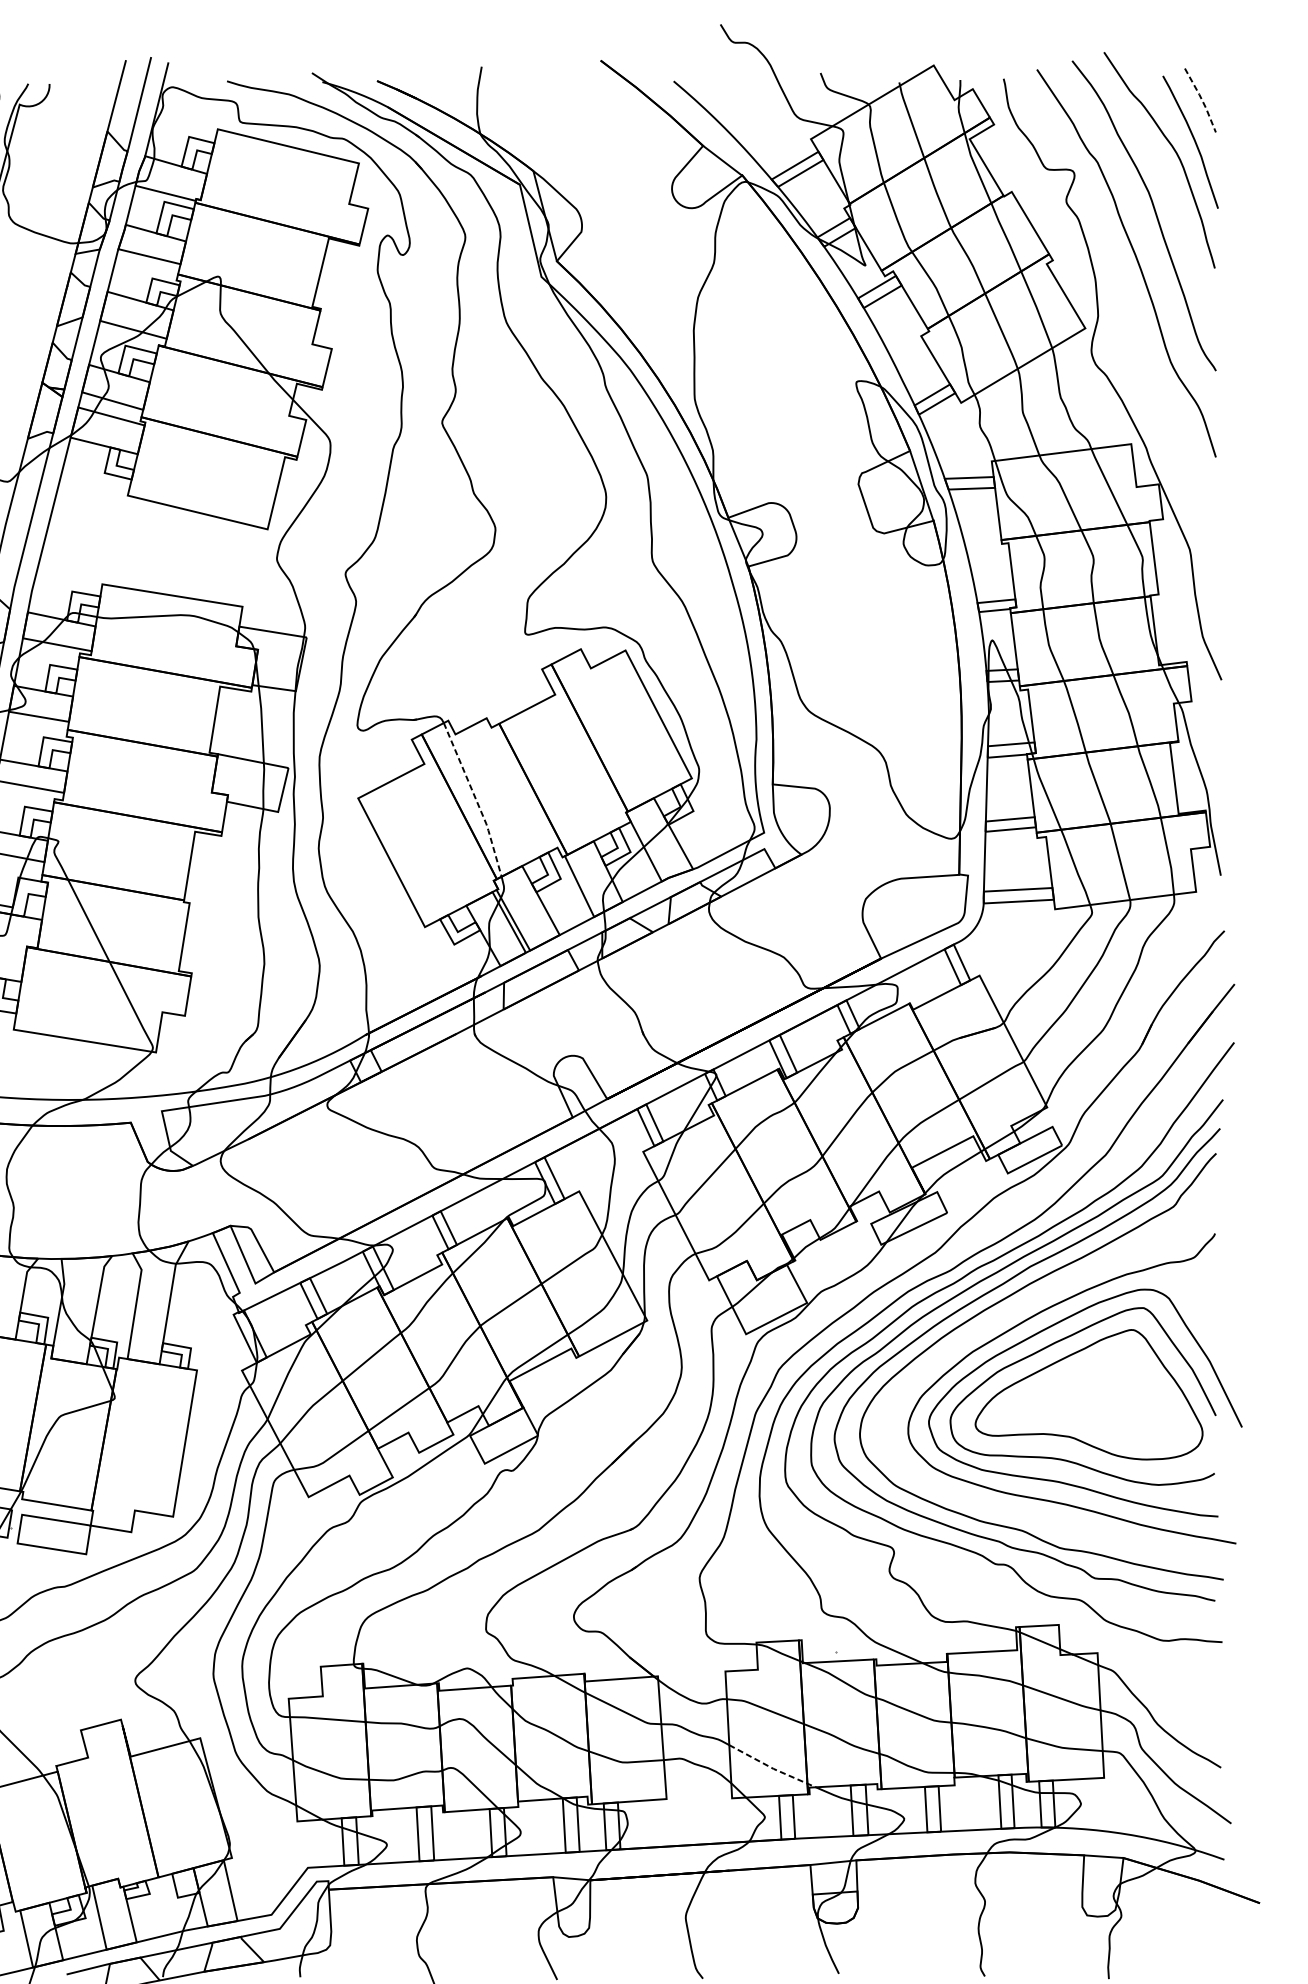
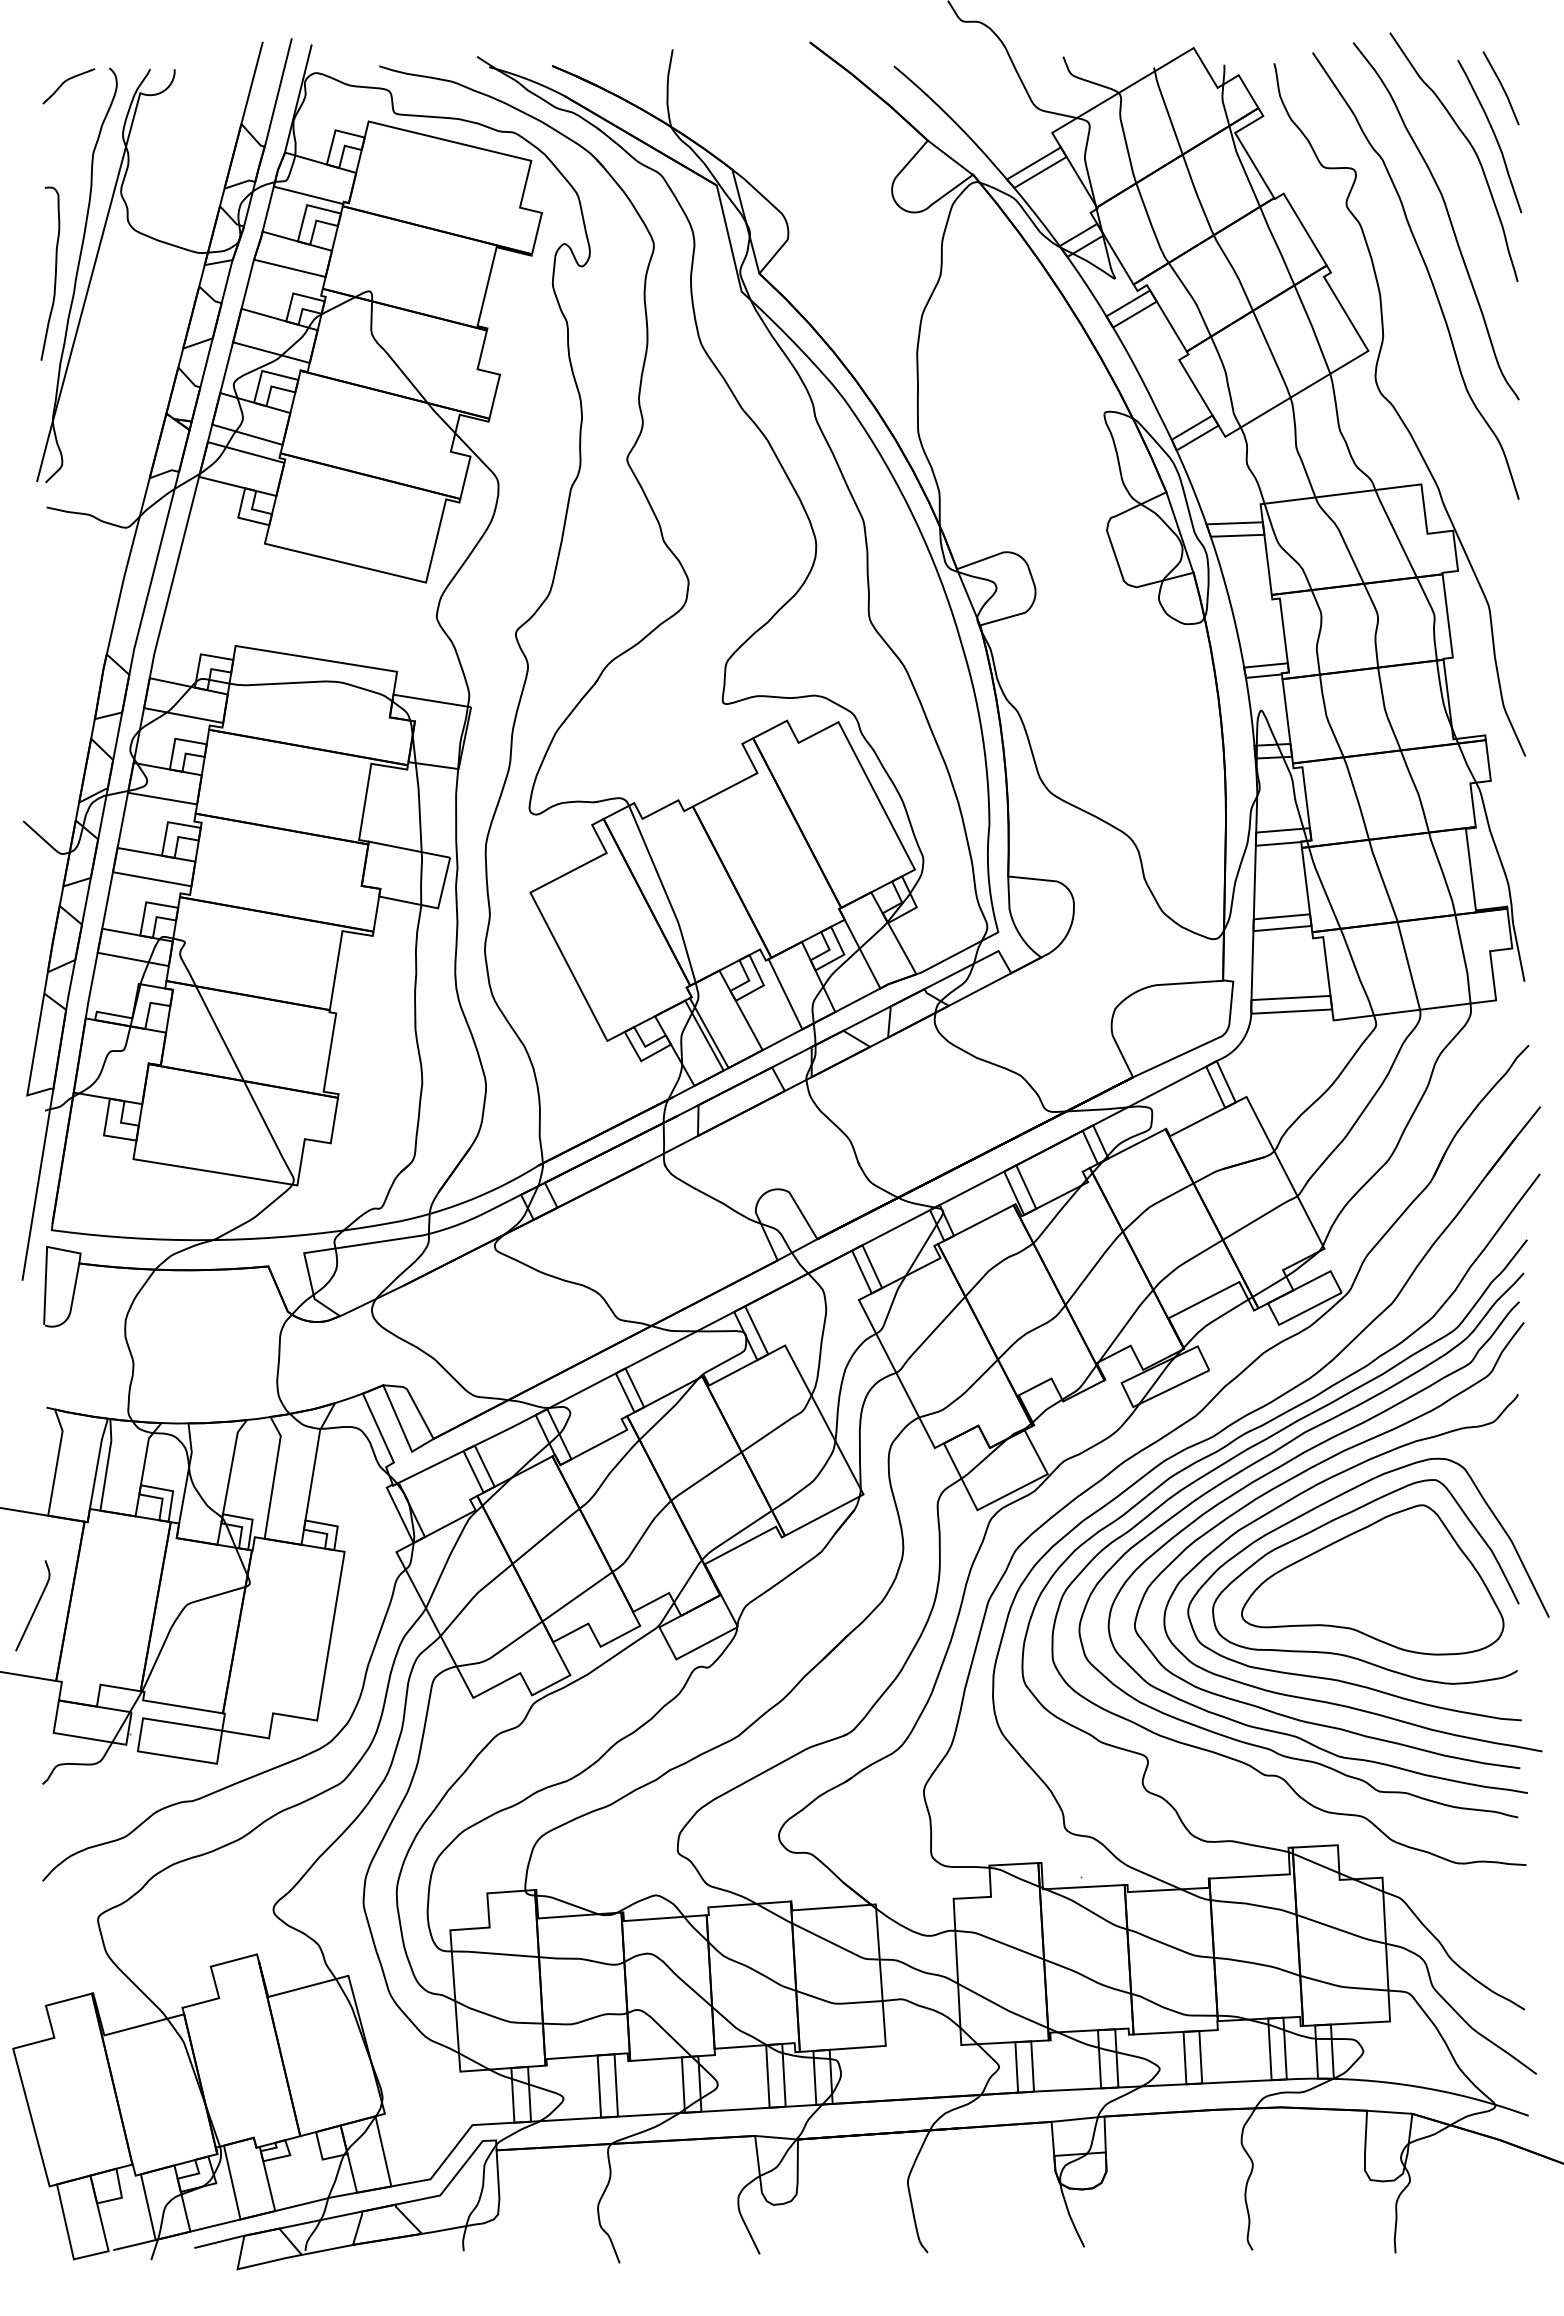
line: (1201, 99) -> (1502, 87), dashed -> solid
line: (476, 800) -> (666, 894), dashed -> solid
curve: (1021, 1306) -> (1294, 1478), added
line: (772, 1768) -> (1007, 2010), dashed -> solid

